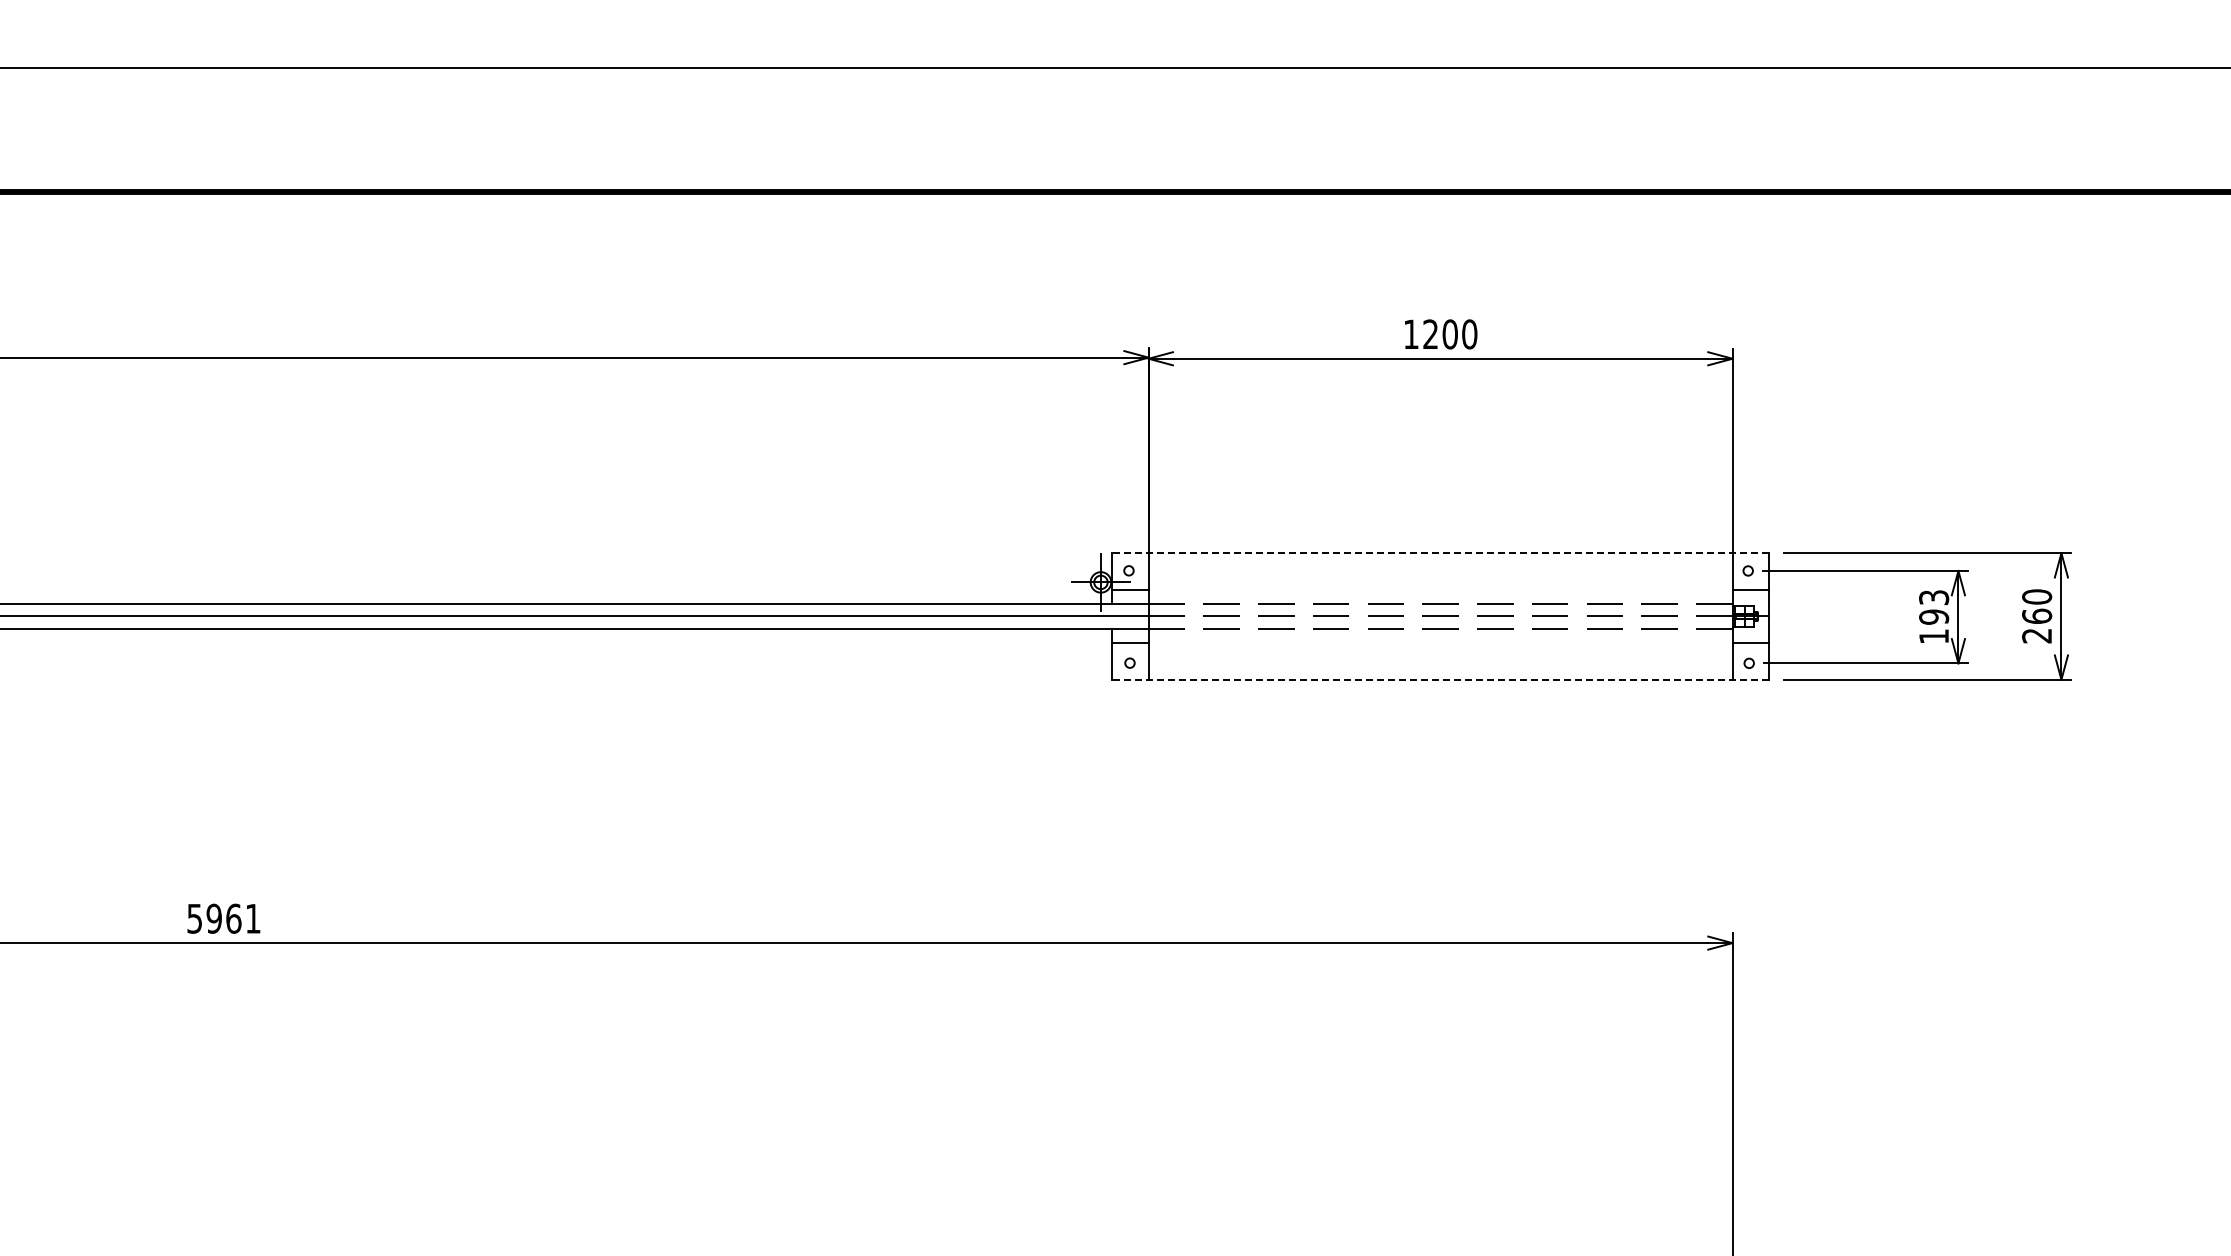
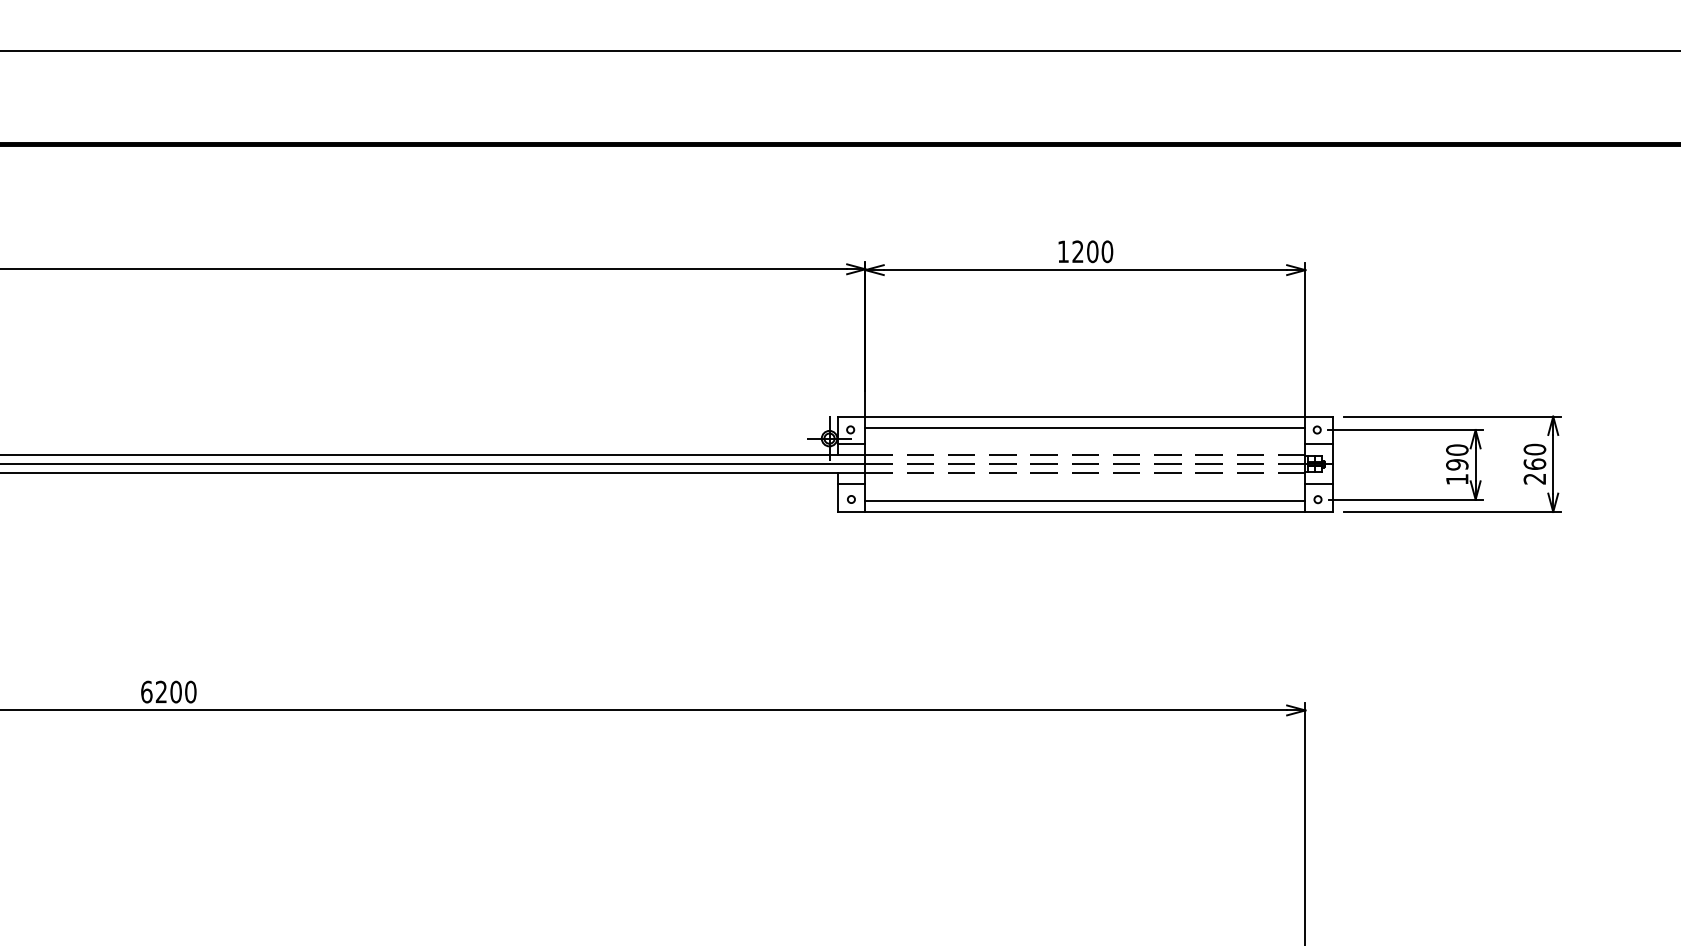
line: (1440, 553) -> (1085, 416), dashed -> solid
line: (1440, 567) -> (1085, 427), added
text: (1934, 597) -> (1457, 450), 193 -> 190
line: (1440, 665) -> (1085, 501), added
line: (1440, 679) -> (1085, 511), dashed -> solid
text: (223, 918) -> (168, 691), 5961 -> 6200

